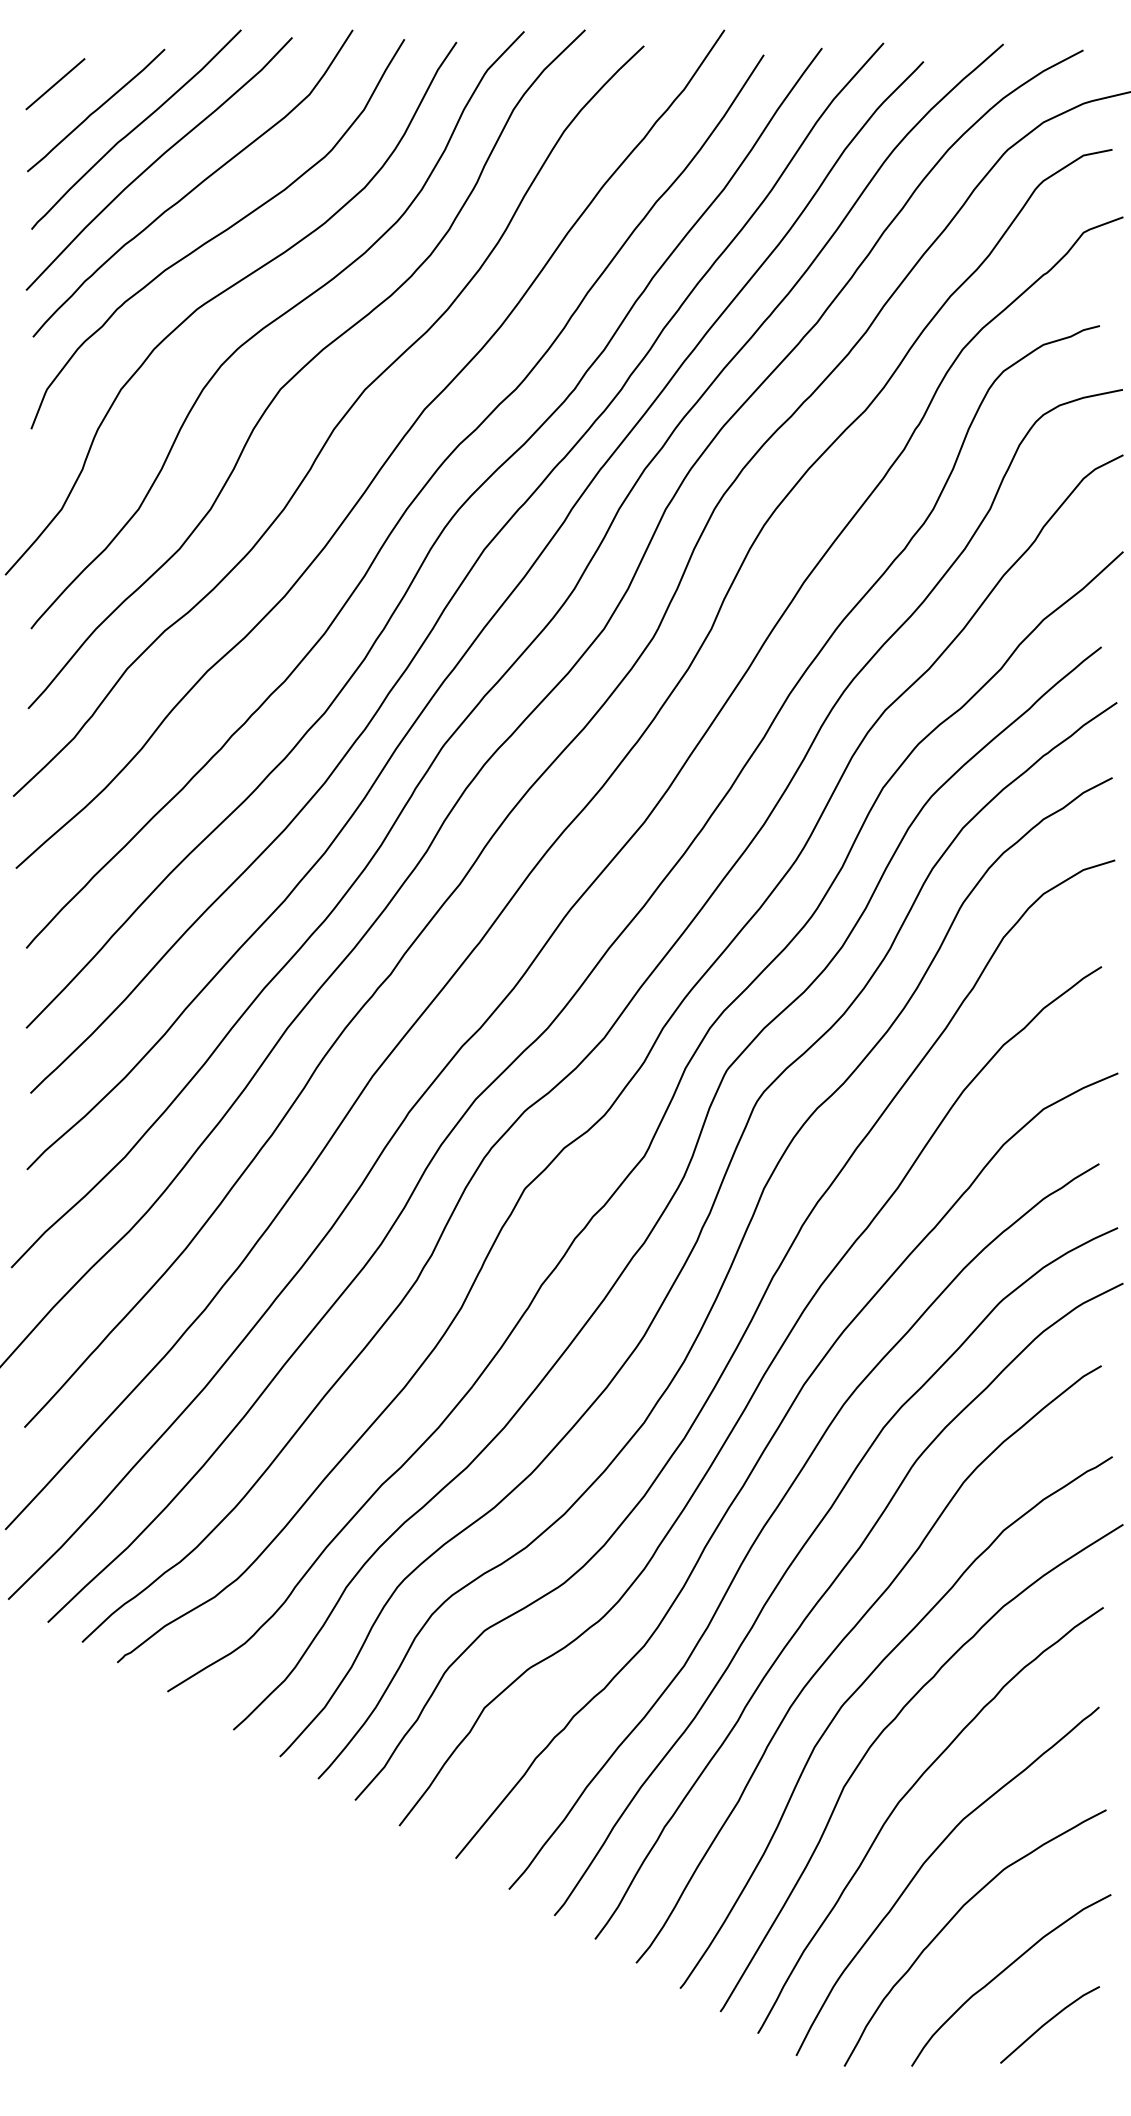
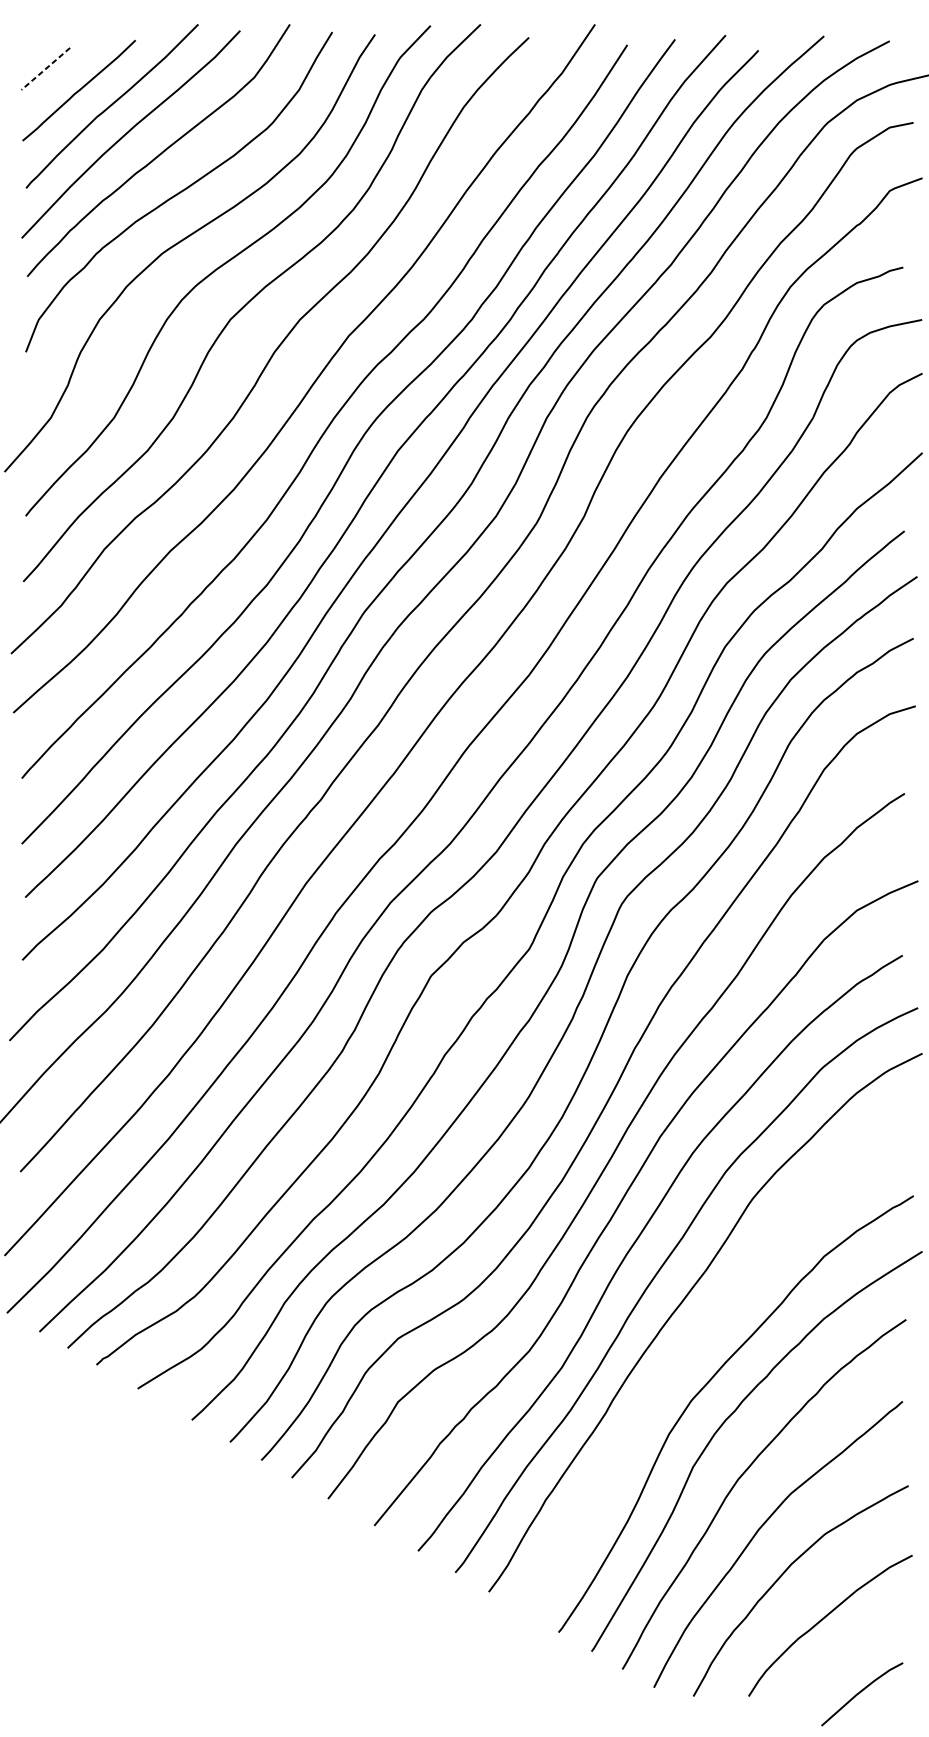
line: (55, 84) -> (45, 69), solid -> dashed
curve: (842, 1642) -> (691, 1348), removed
line: (1048, 2022) -> (861, 1692), moved

